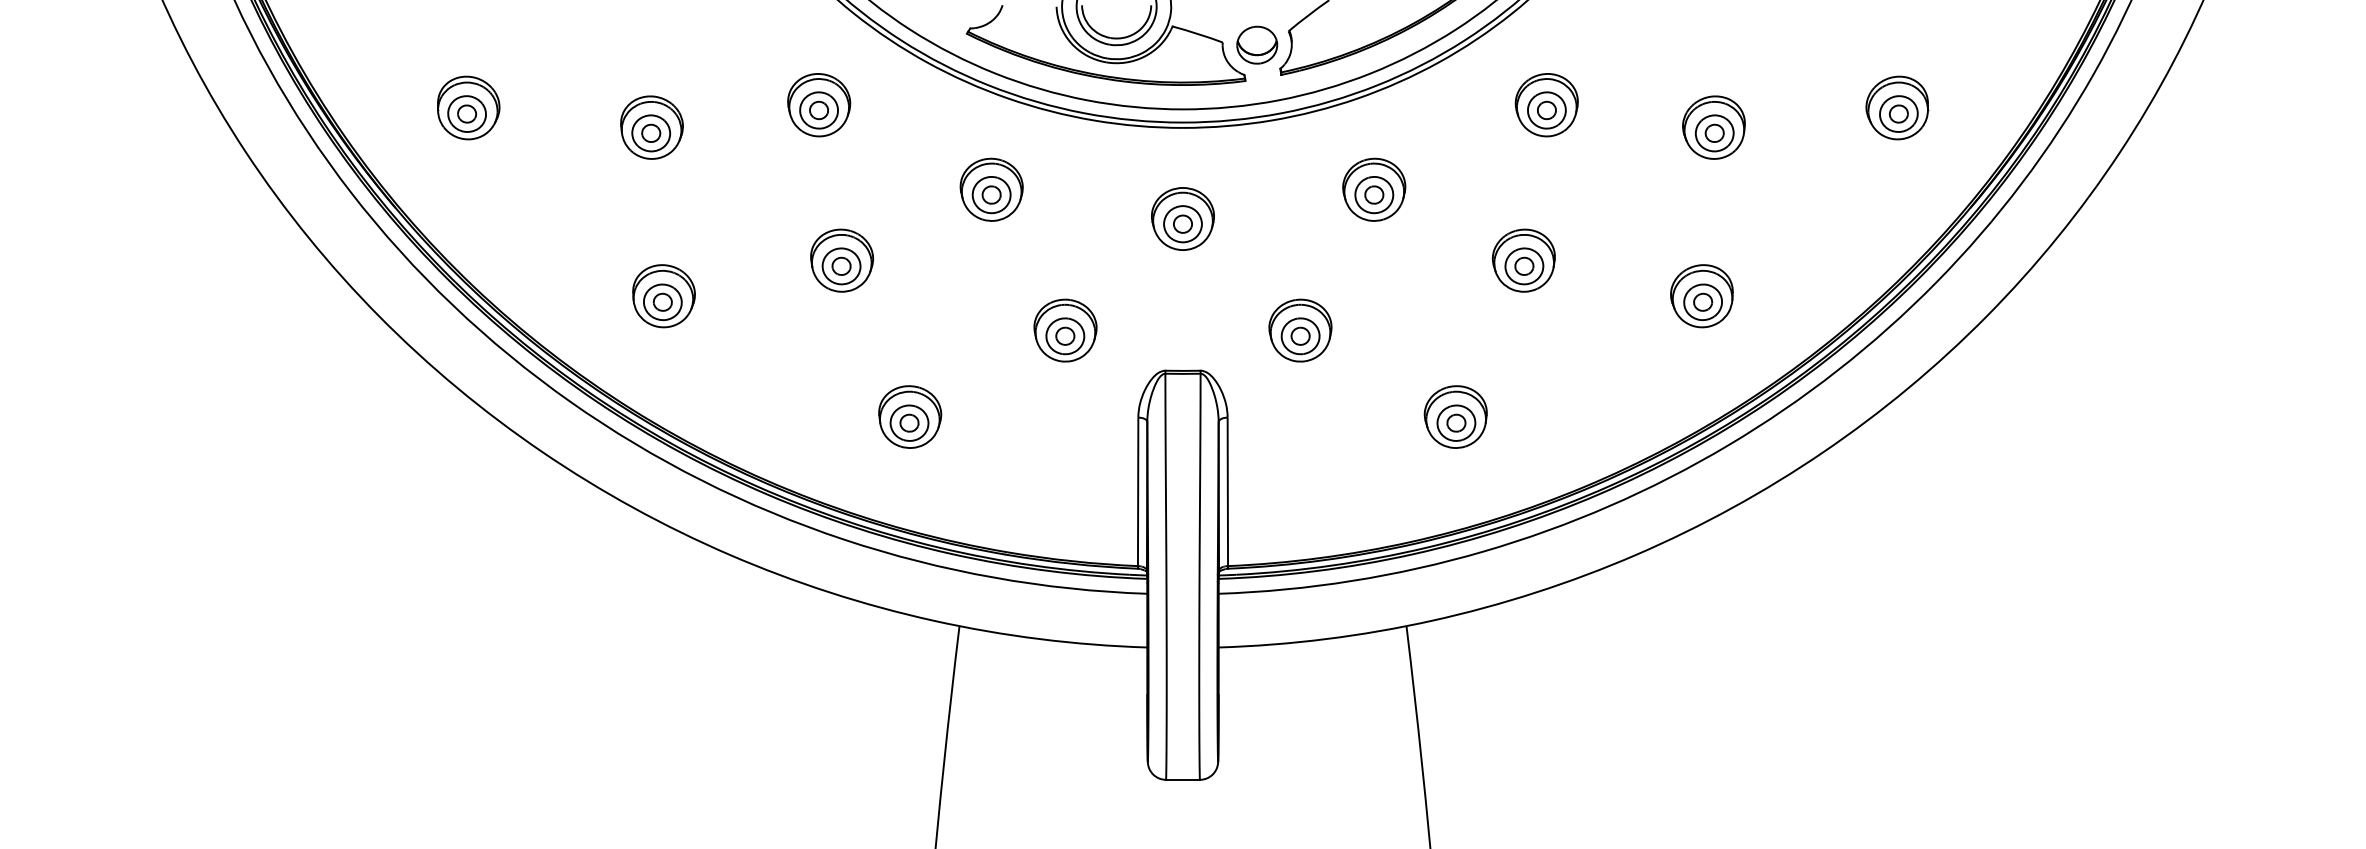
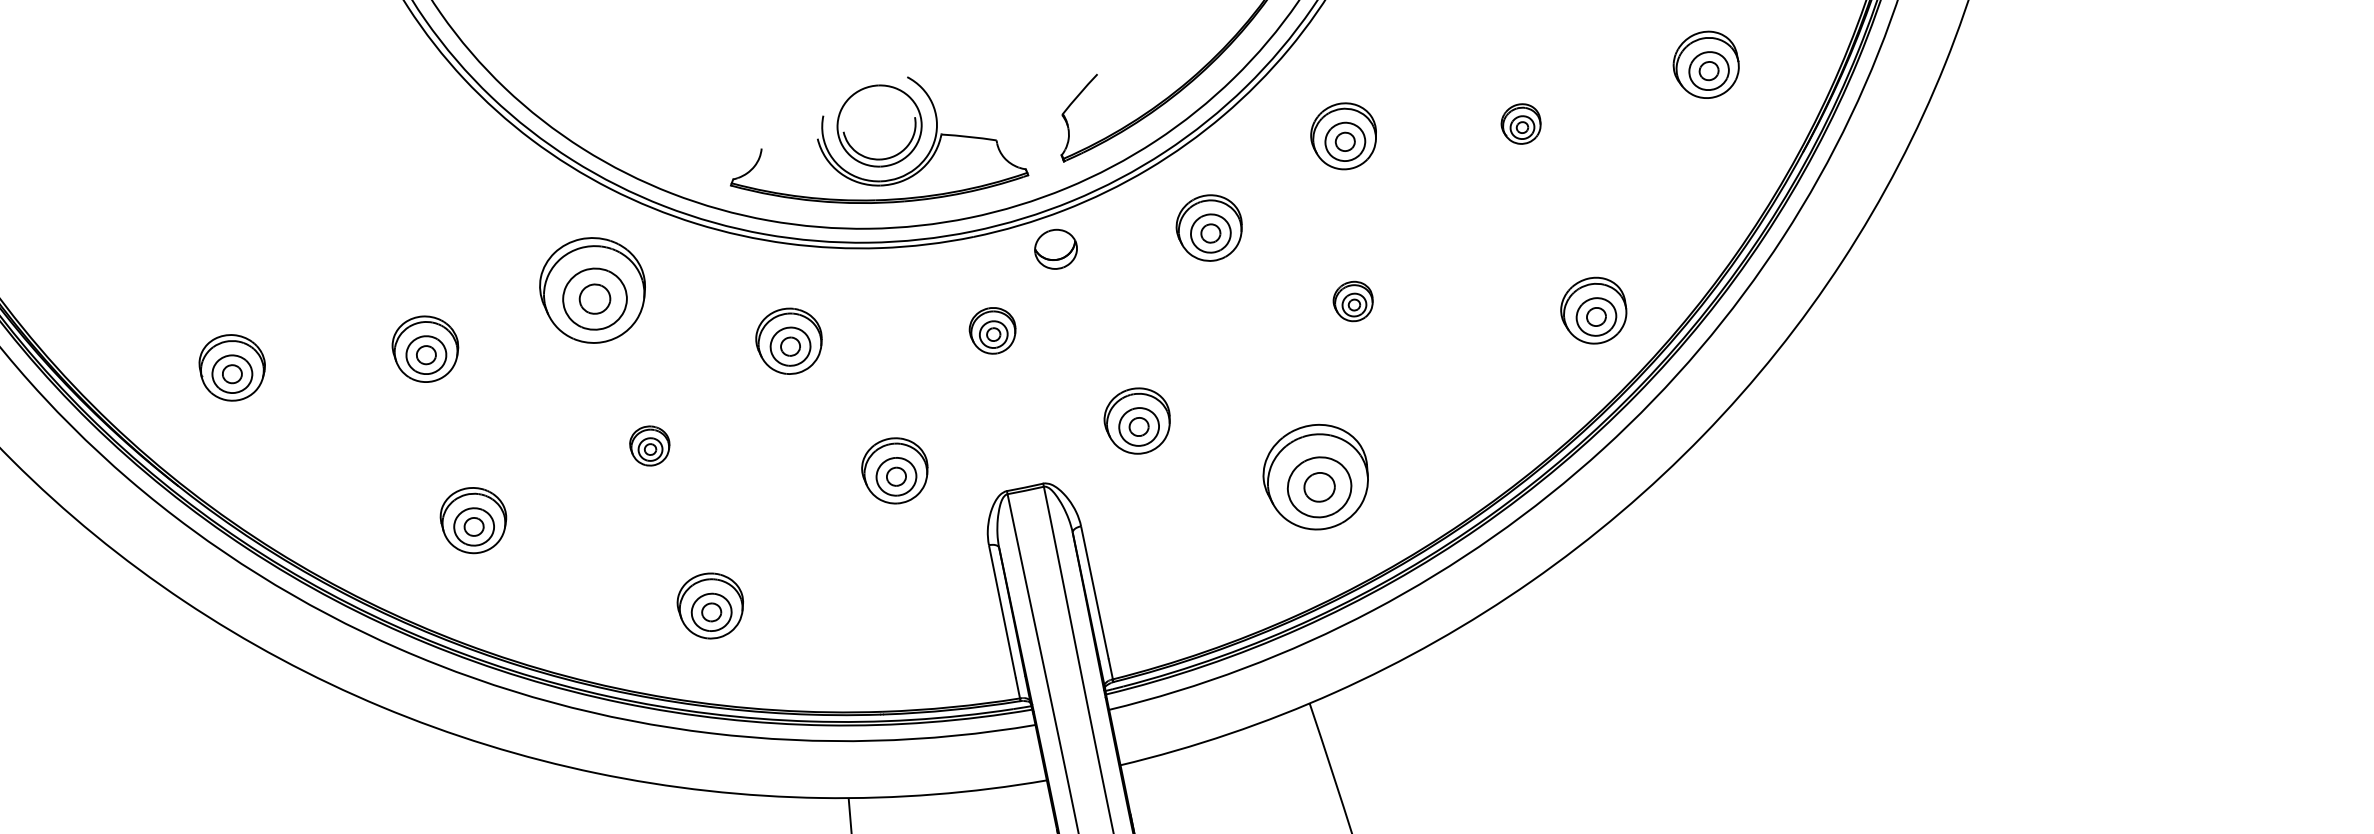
part: (1257, 44) -> (1056, 248), moved
part: (819, 105) -> (594, 290), size x1.6
part: (1713, 127) -> (1520, 124), size x0.6
part: (1374, 189) -> (1209, 227), moved
part: (1182, 218) -> (992, 330), size x0.7
part: (841, 260) -> (649, 445), size x0.6
part: (1523, 260) -> (1352, 301), size x0.6
part: (1701, 296) -> (1593, 311), moved
part: (910, 416) -> (711, 605), moved
part: (1455, 416) -> (1315, 476), size x1.6

